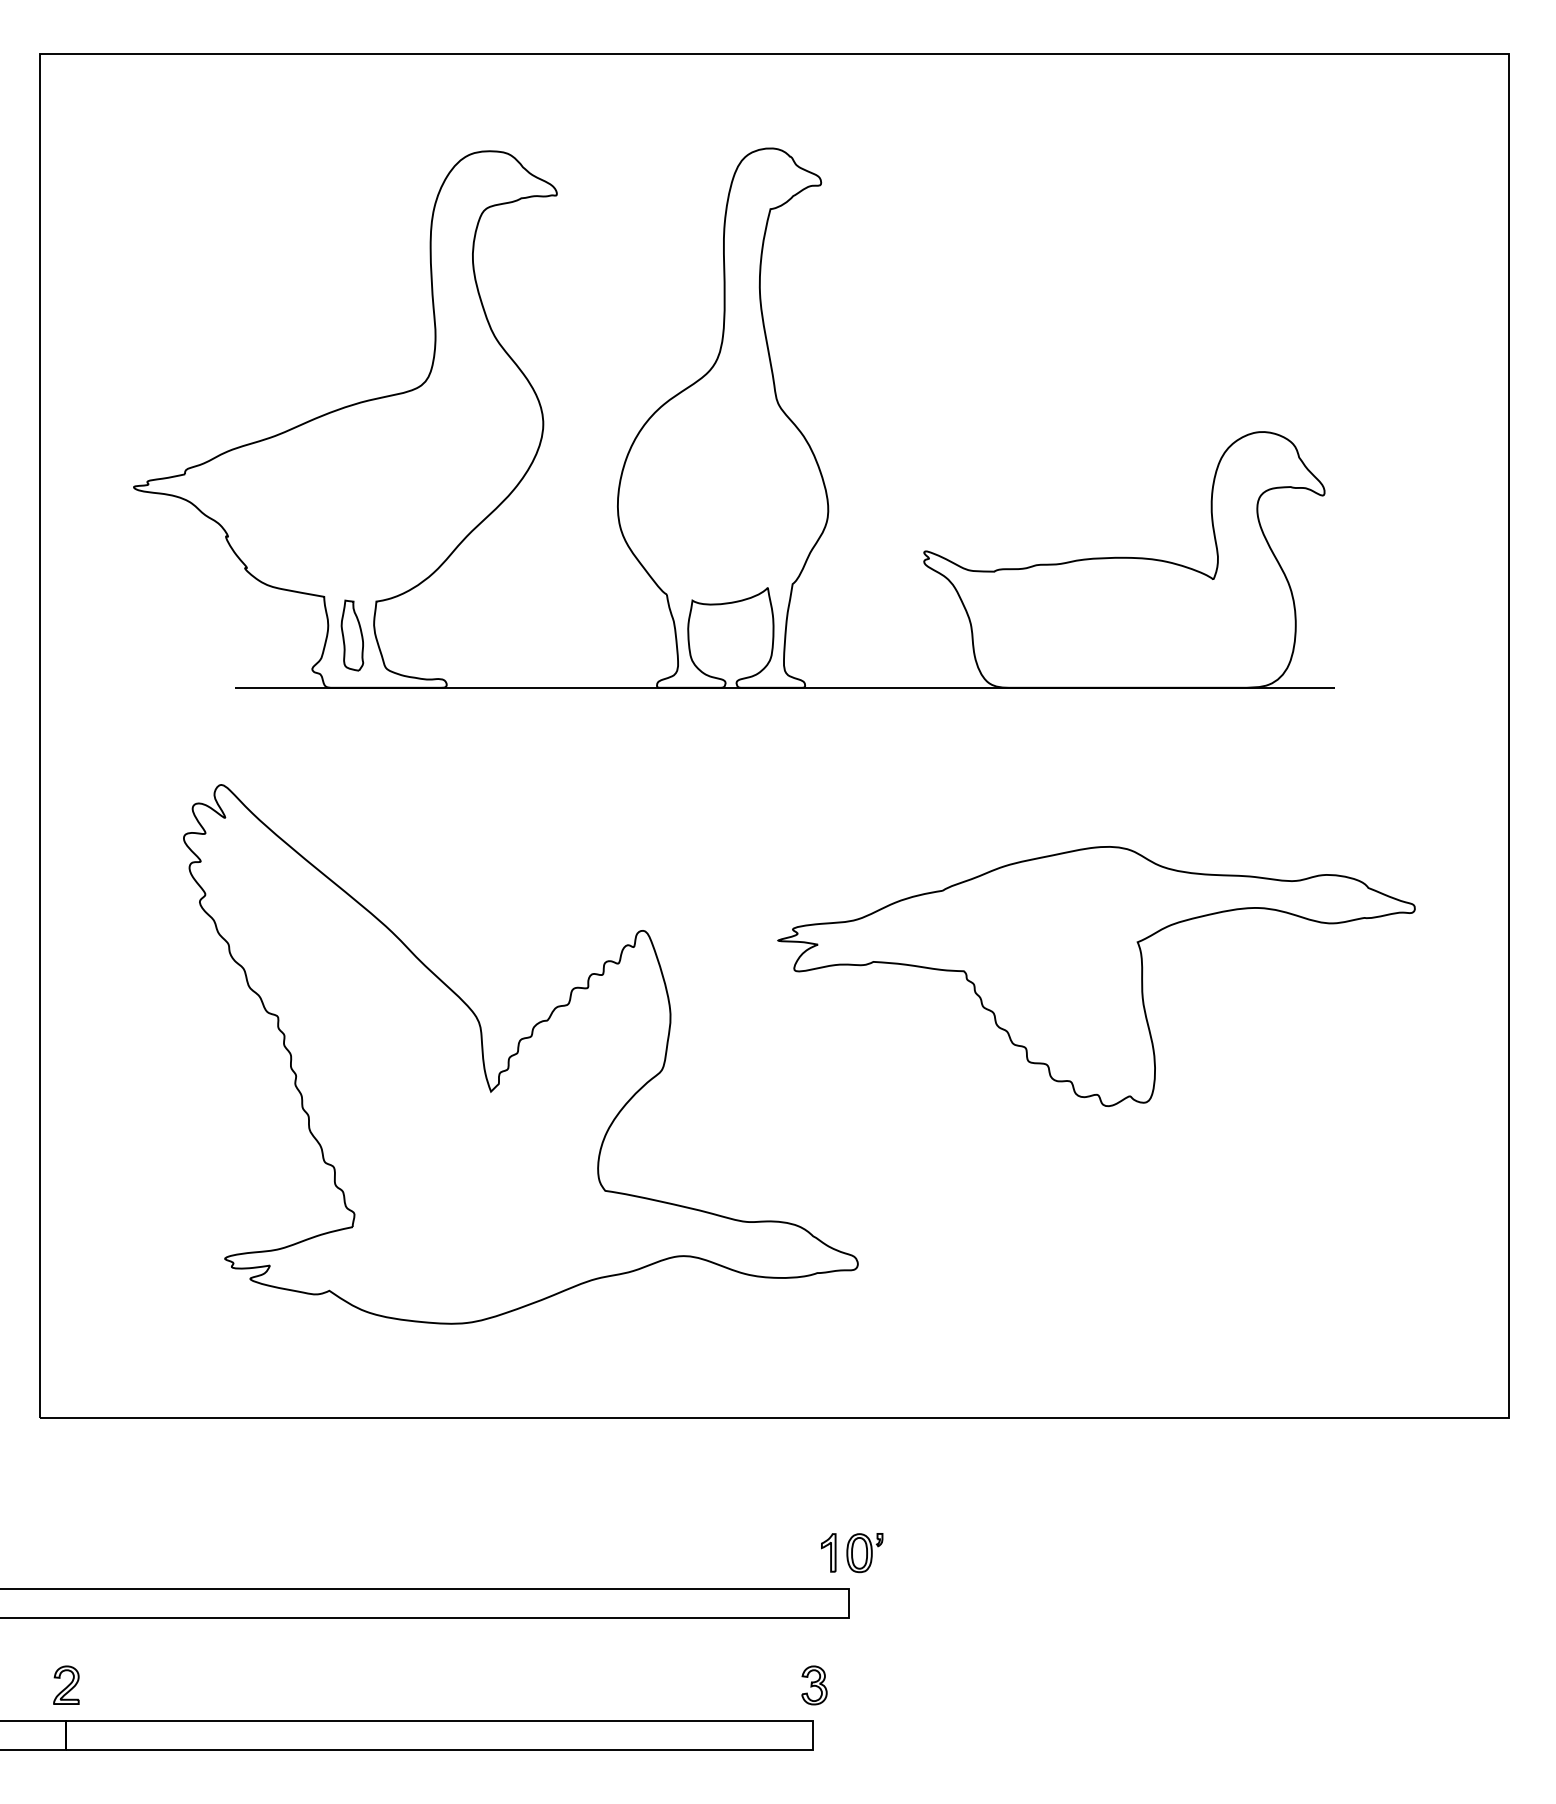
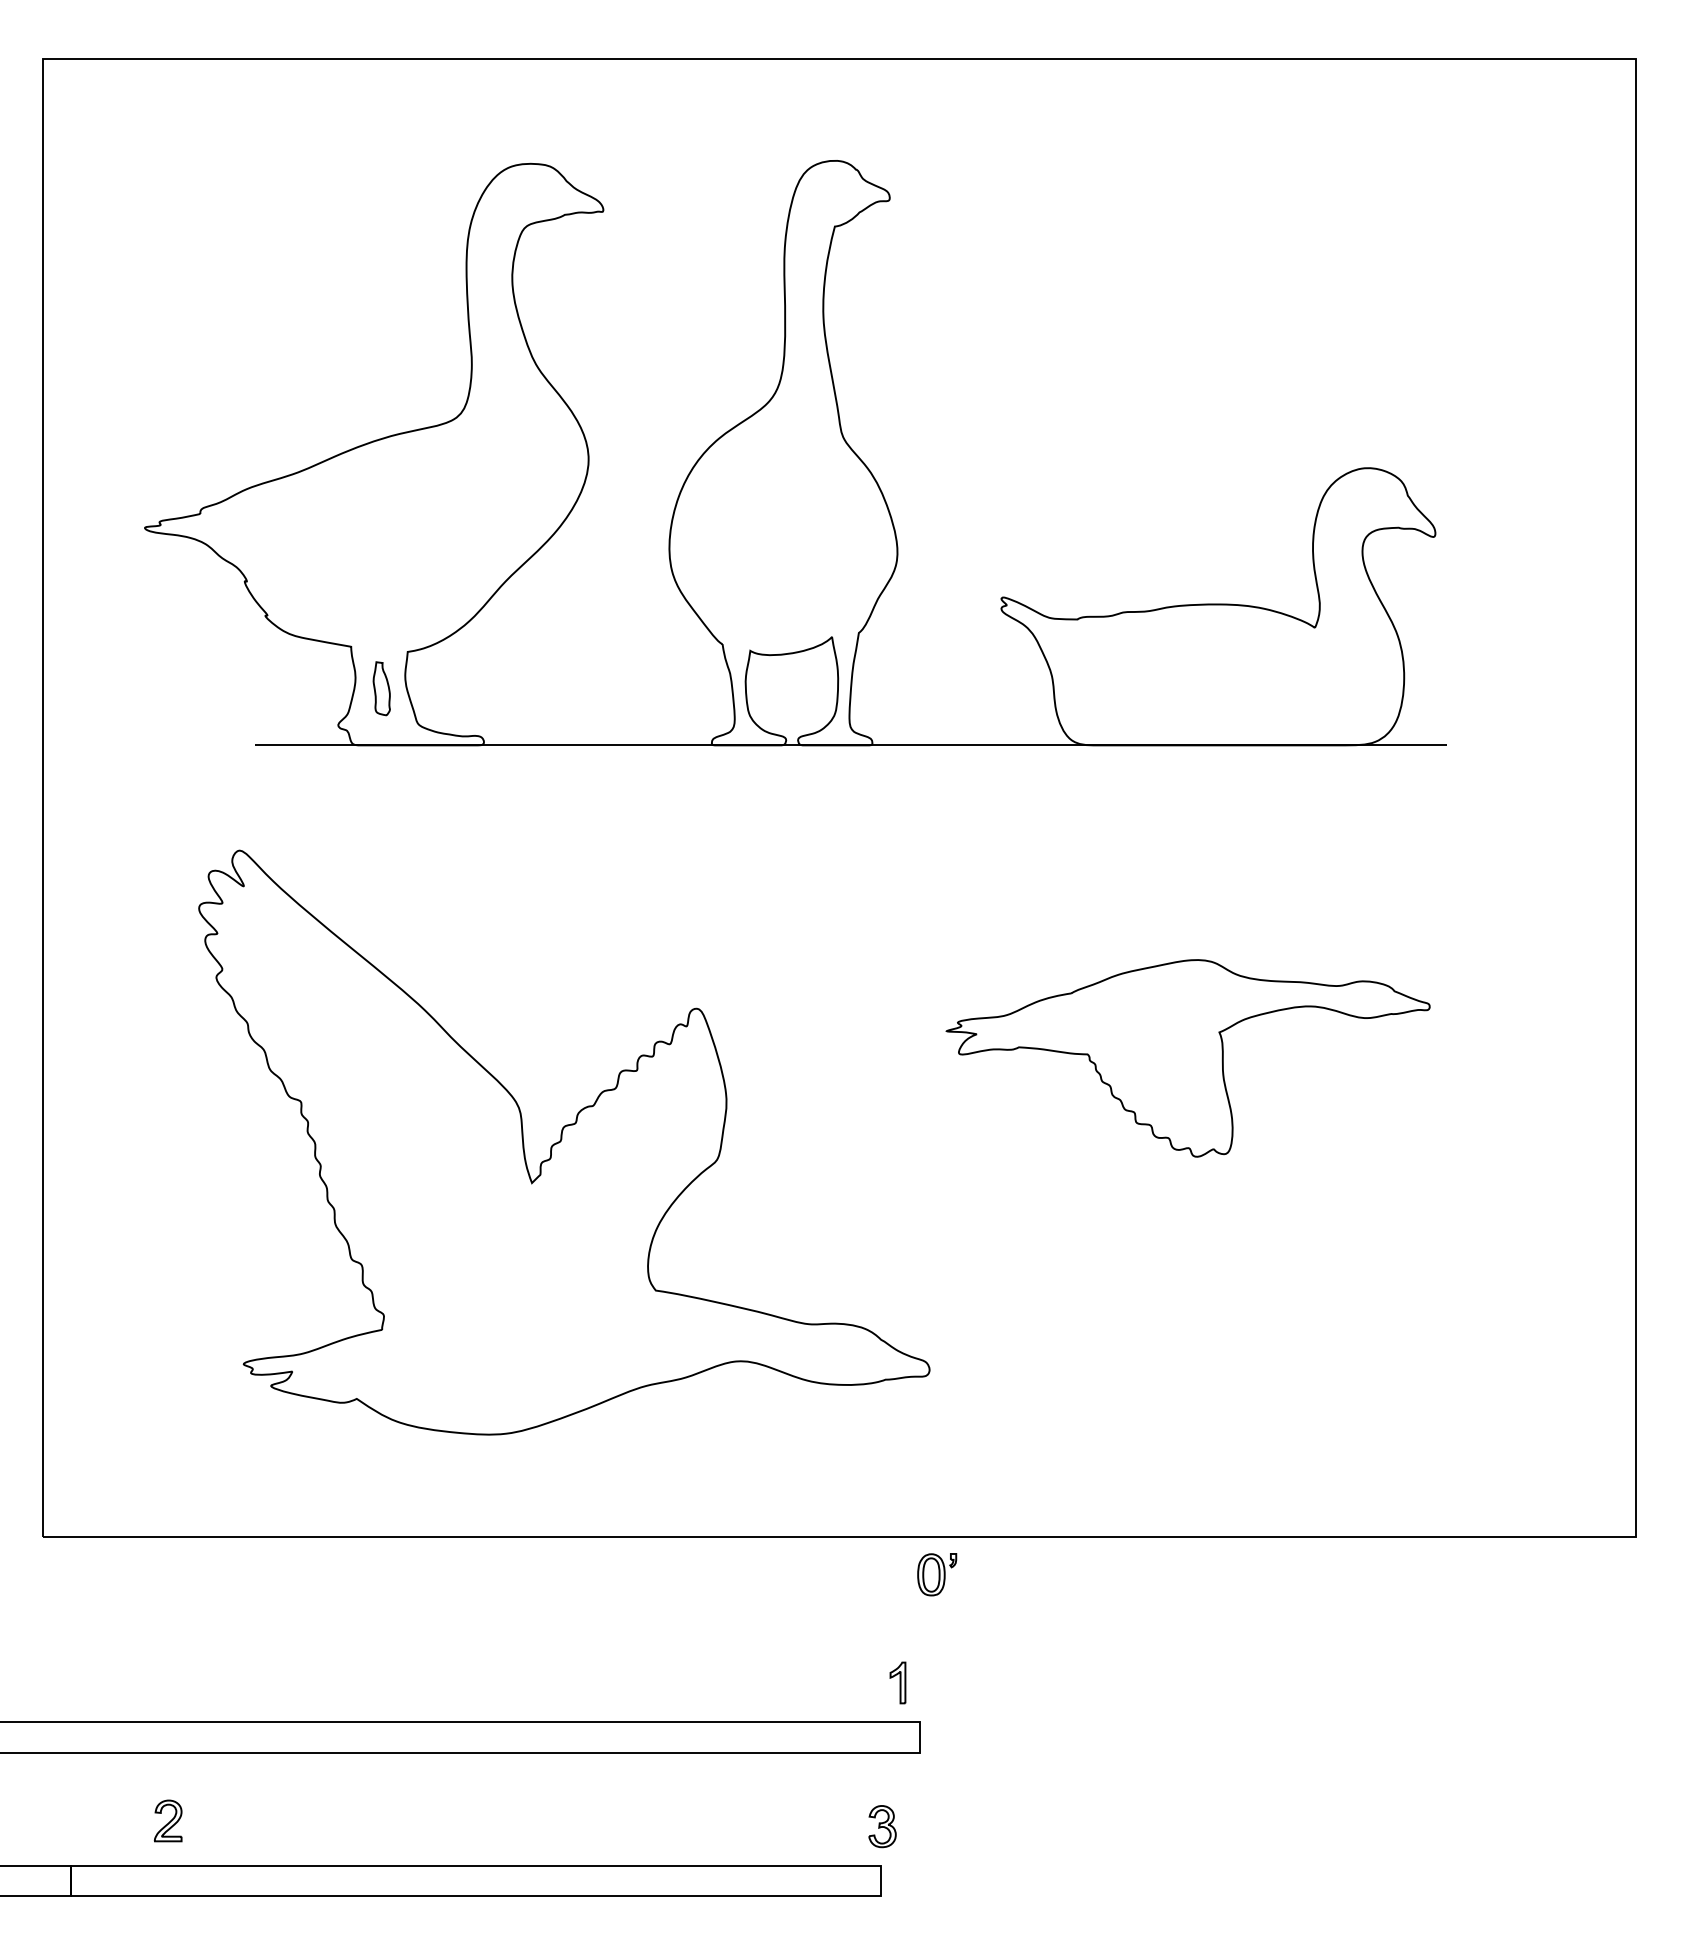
part: (352, 635) -> (381, 688), size x0.7
part: (1096, 976) -> (1188, 1058), size x0.7
part: (864, 1553) -> (936, 1575), moved
part: (66, 1684) -> (168, 1820), moved

